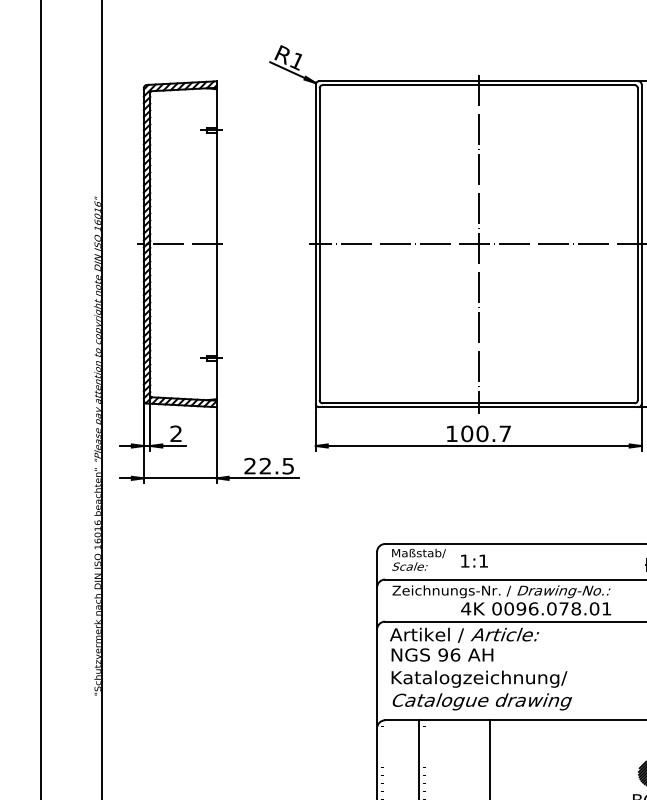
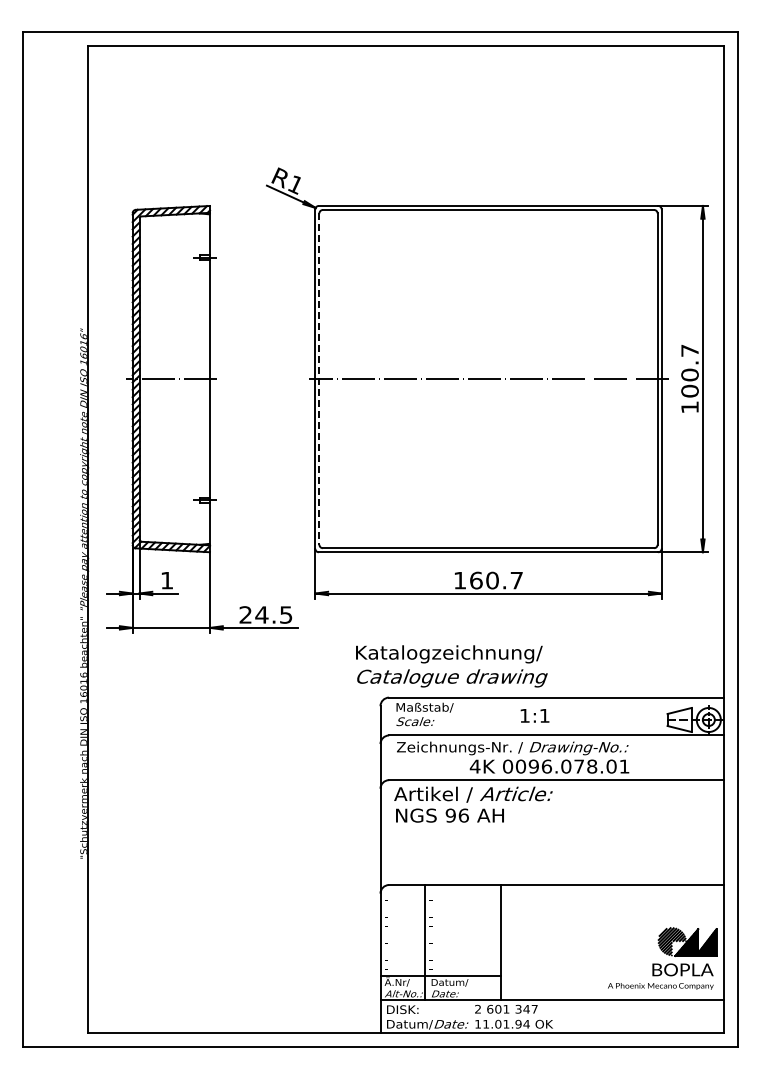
line: (319, 244) -> (319, 379), solid -> dashed
line: (478, 244) -> (488, 379), removed
text: (175, 433) -> (166, 580), 2 -> 1
text: (467, 433) -> (476, 580), 100.7 -> 160.7
text: (265, 465) -> (261, 614), 22.5 -> 24.5
text: (473, 560) -> (534, 715), moved
text: (481, 690) -> (451, 666), moved

